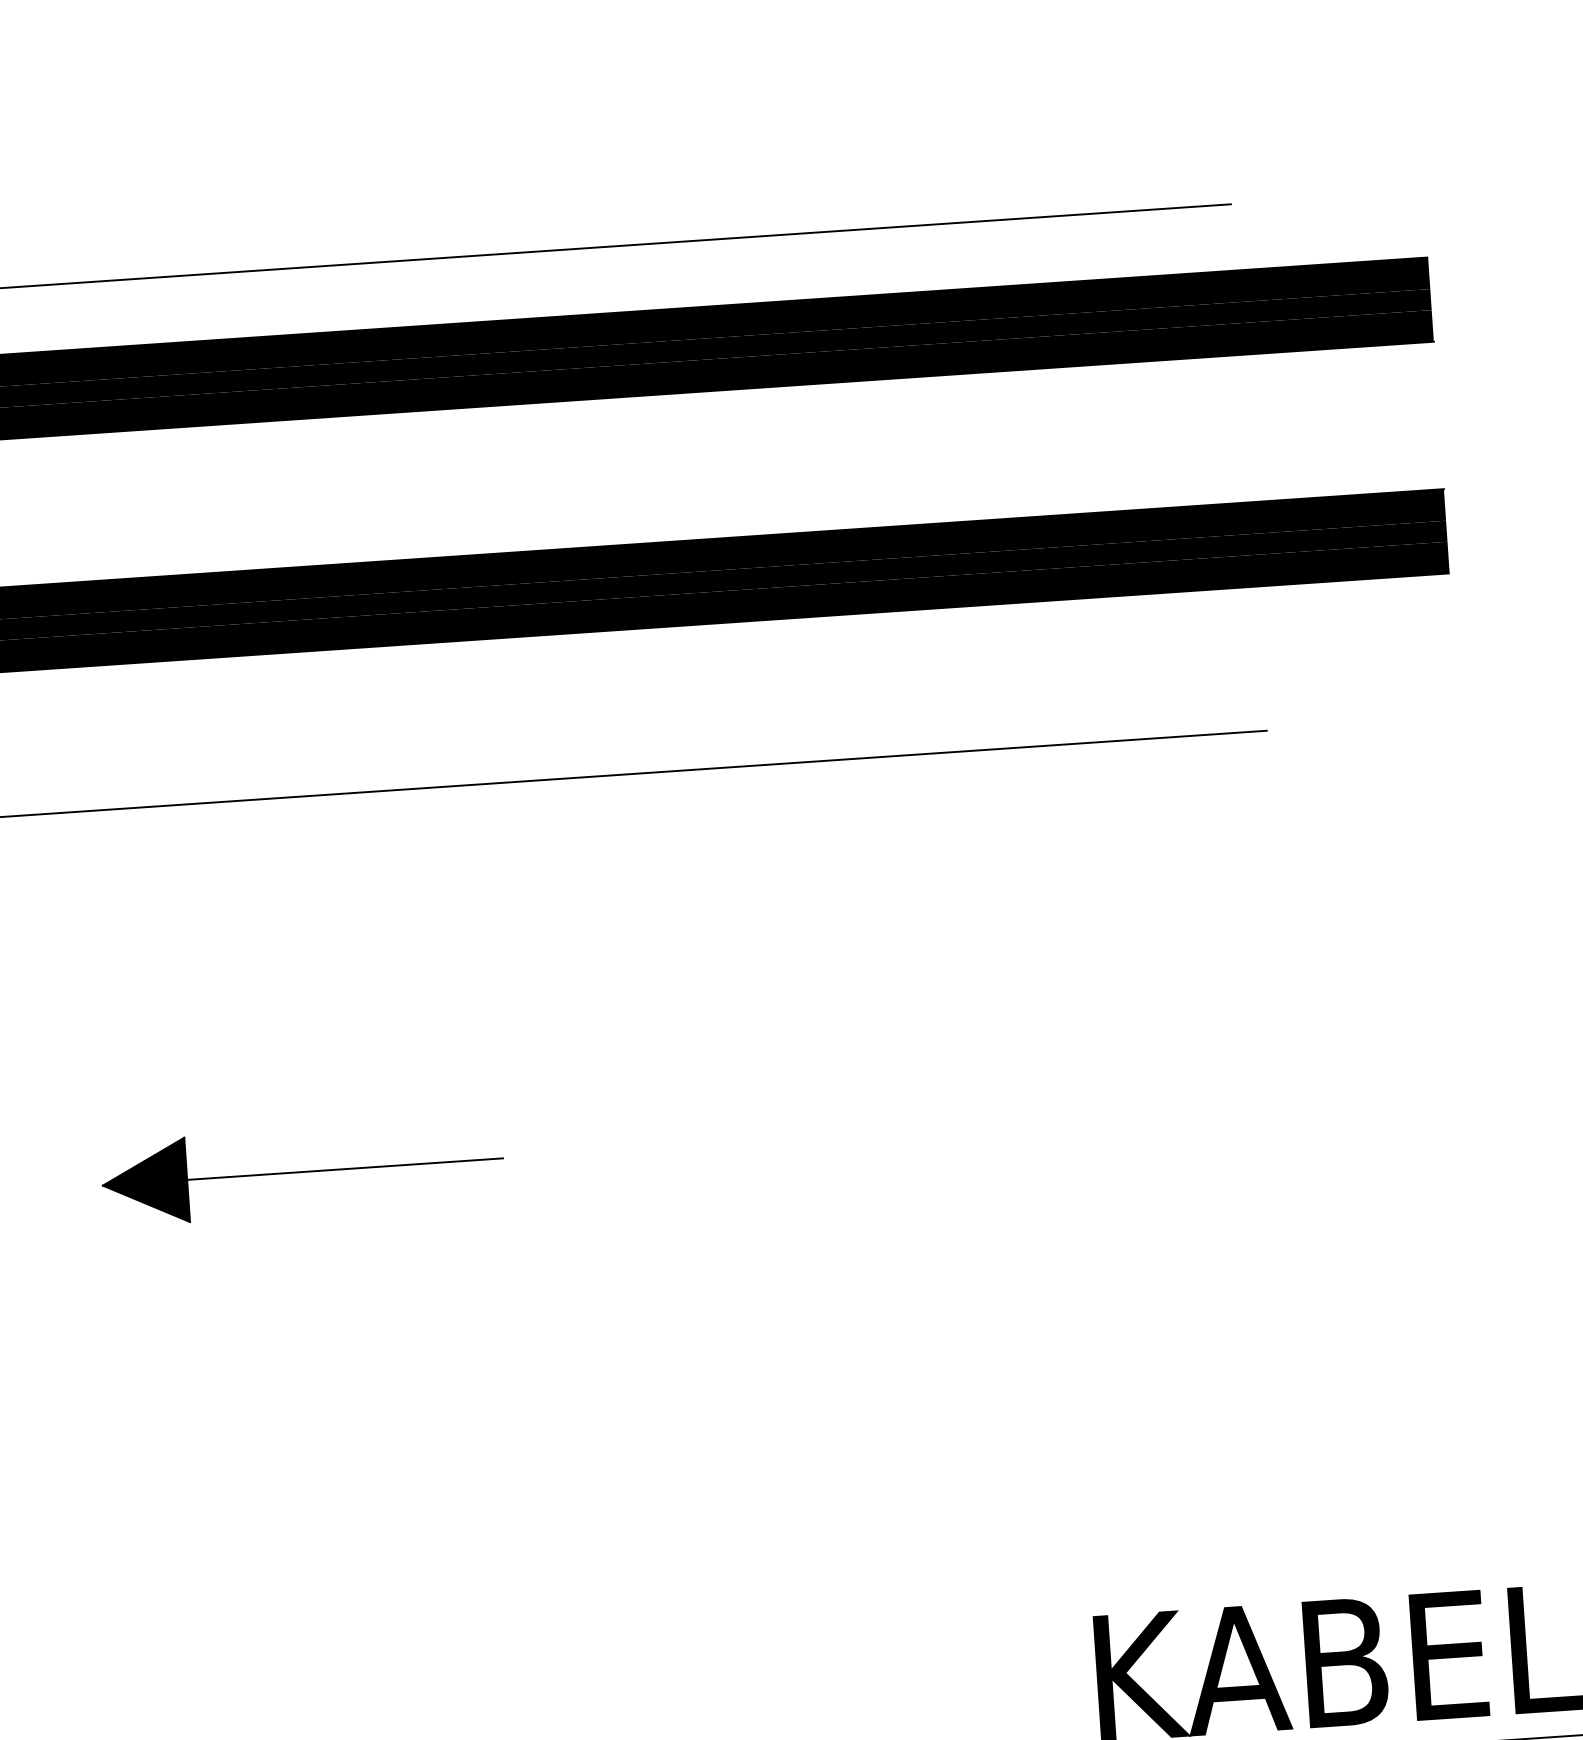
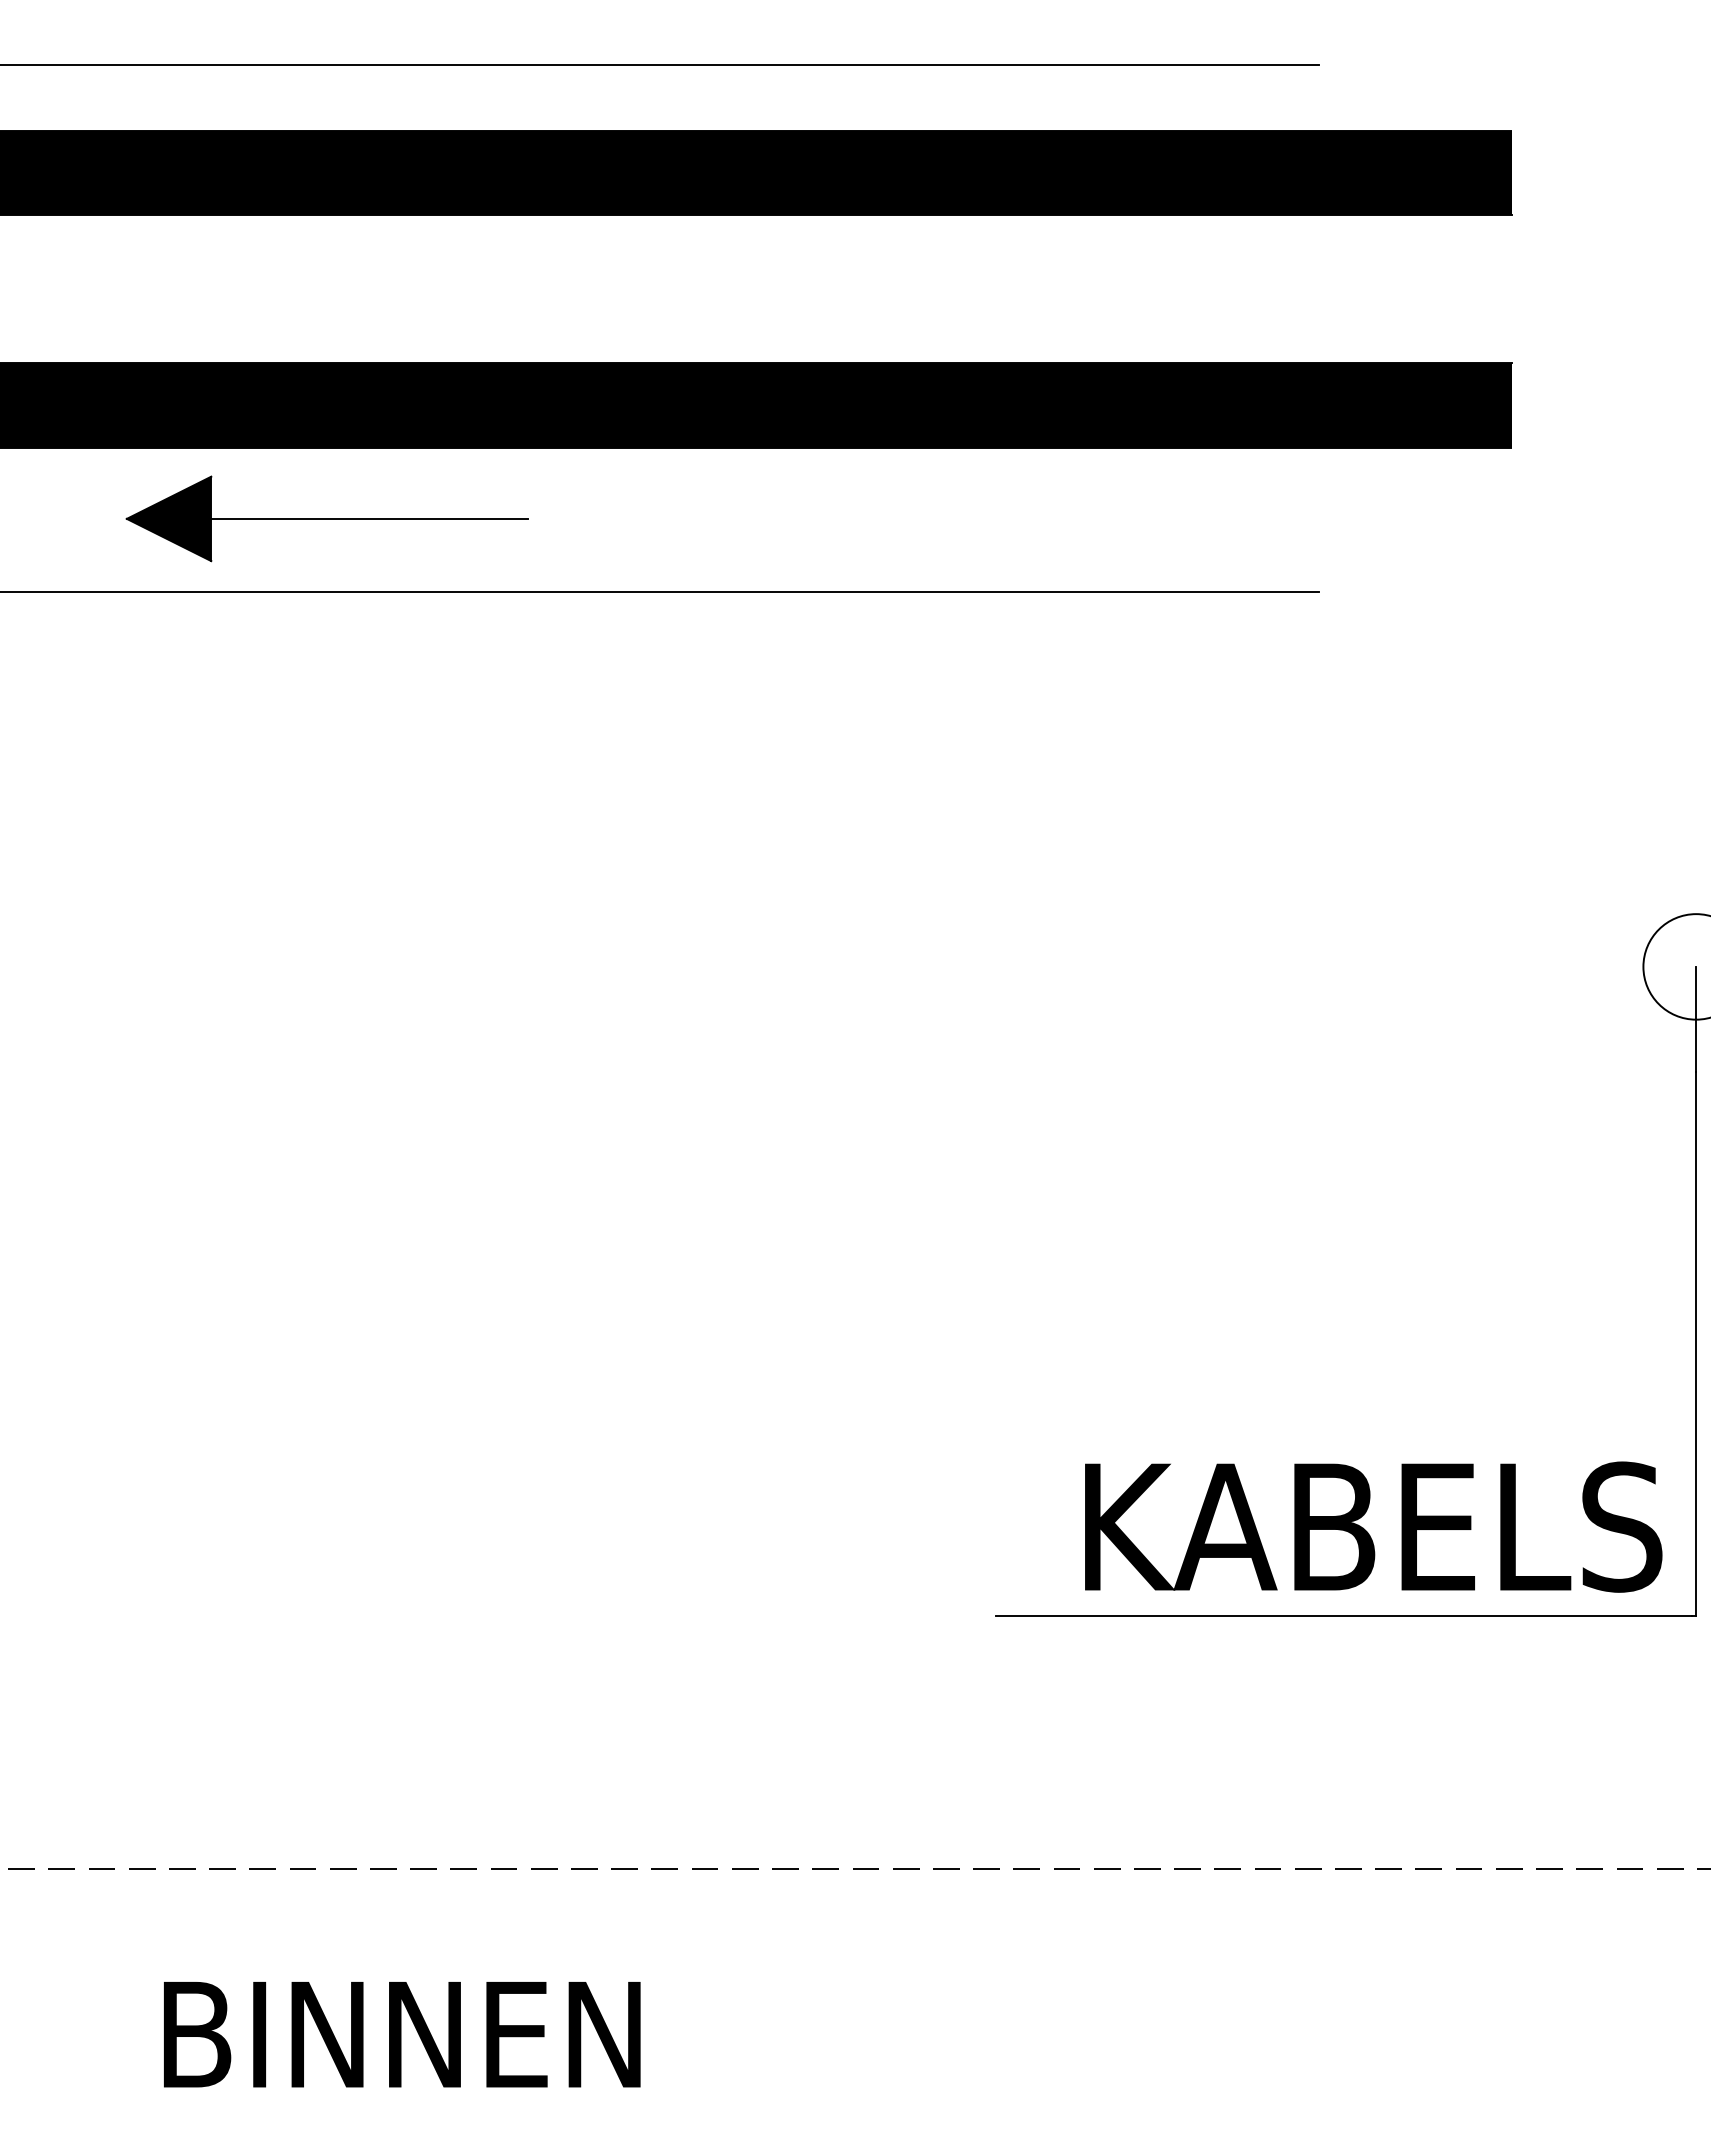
part: (302, 1171) -> (326, 518), moved

